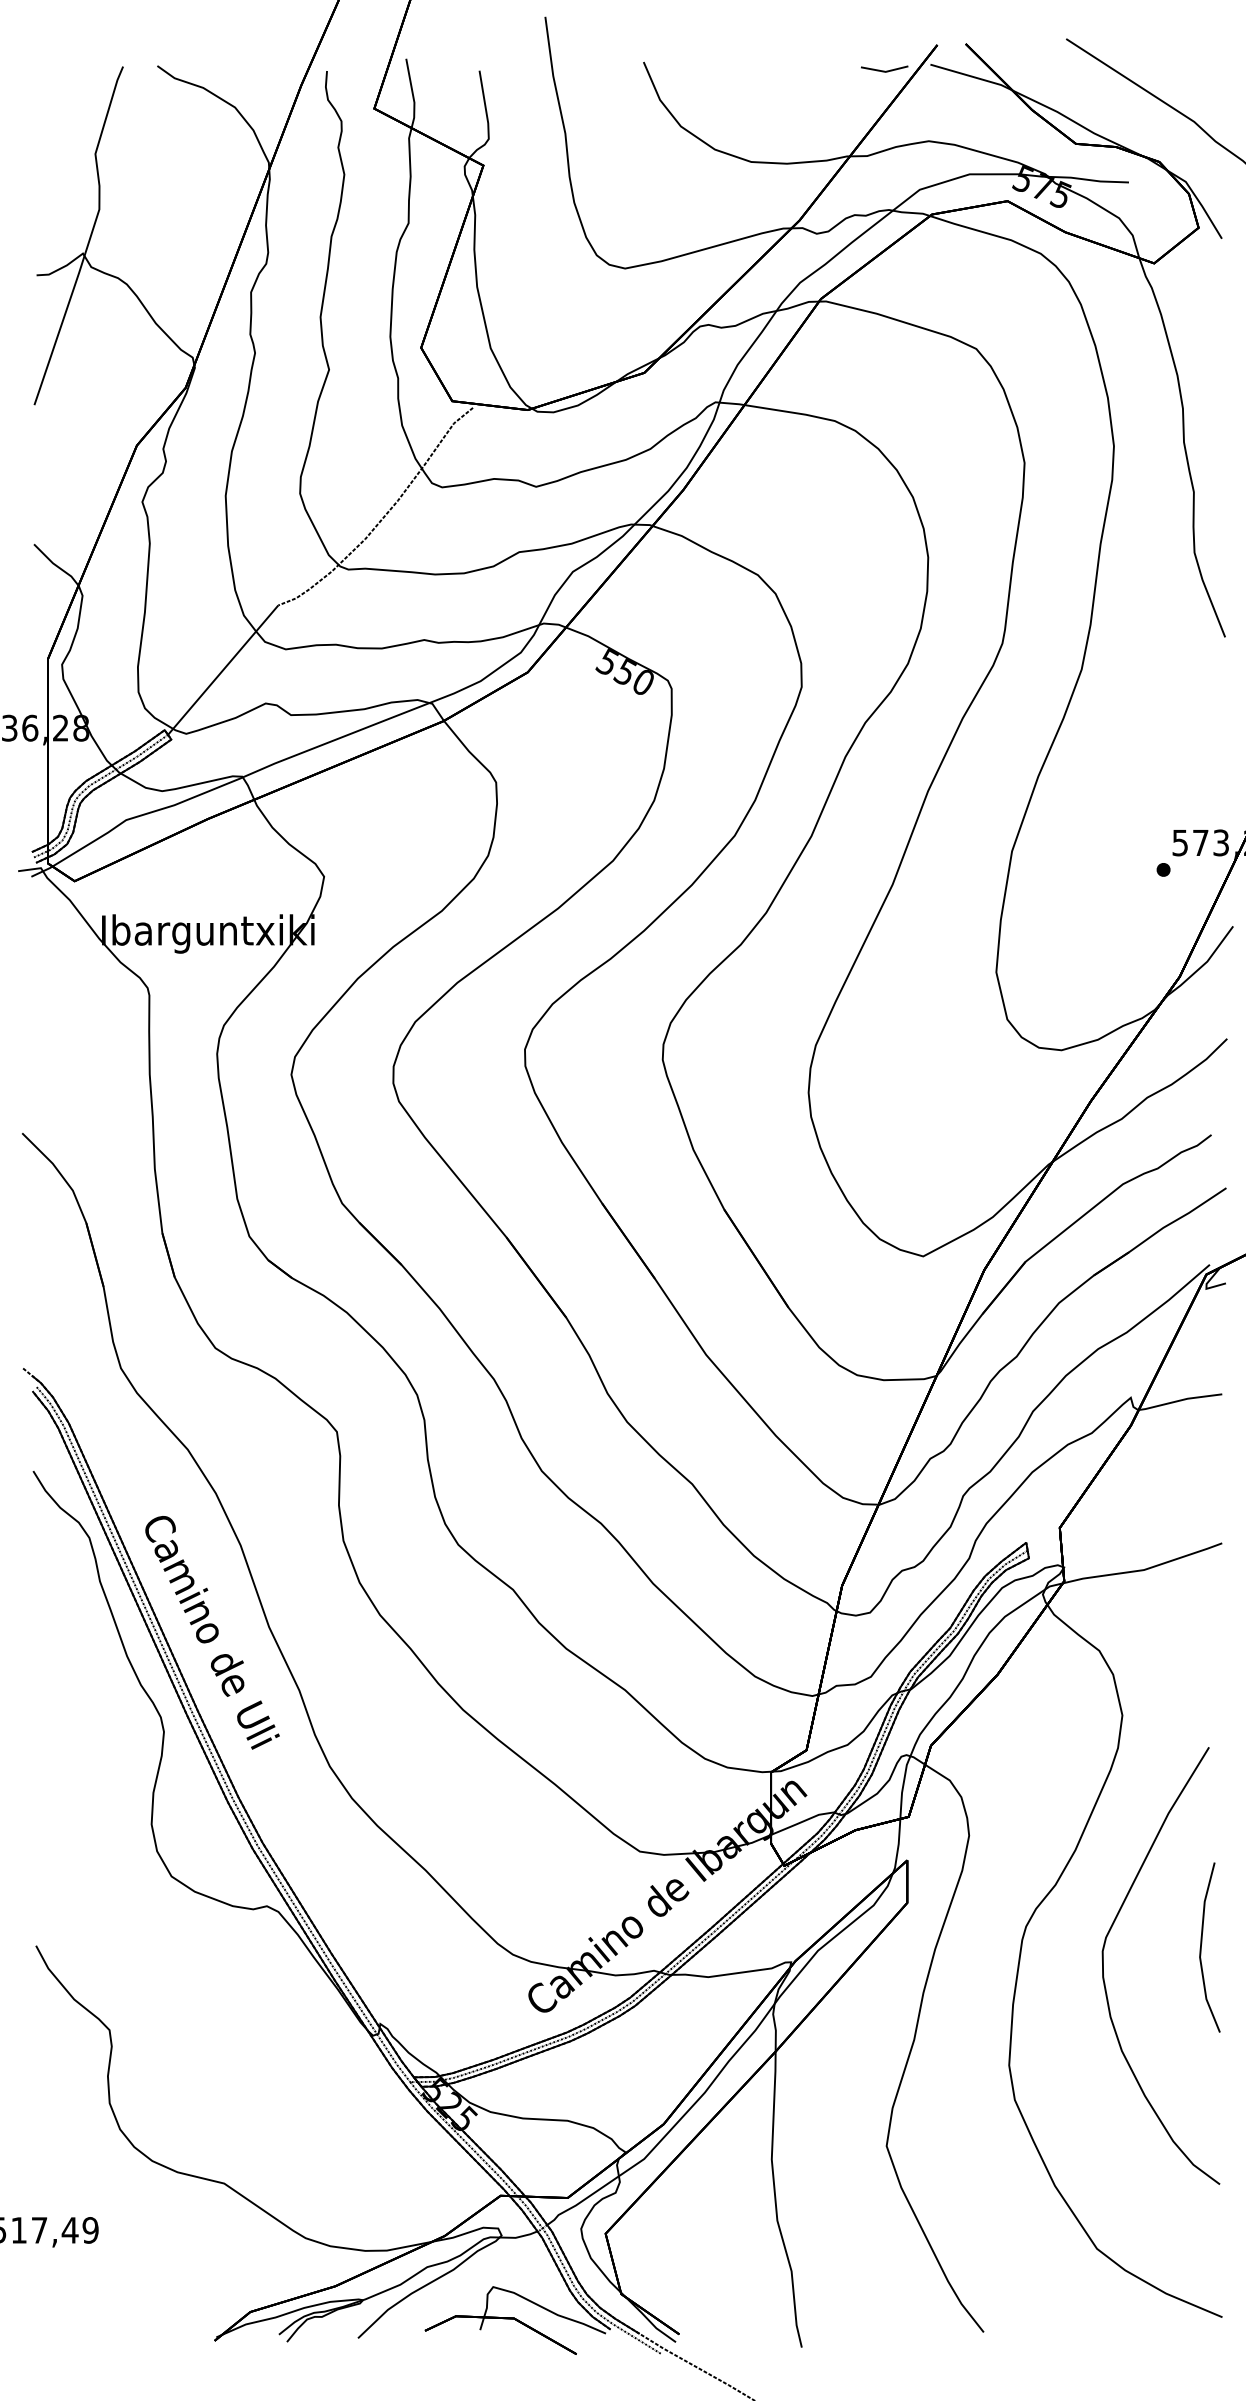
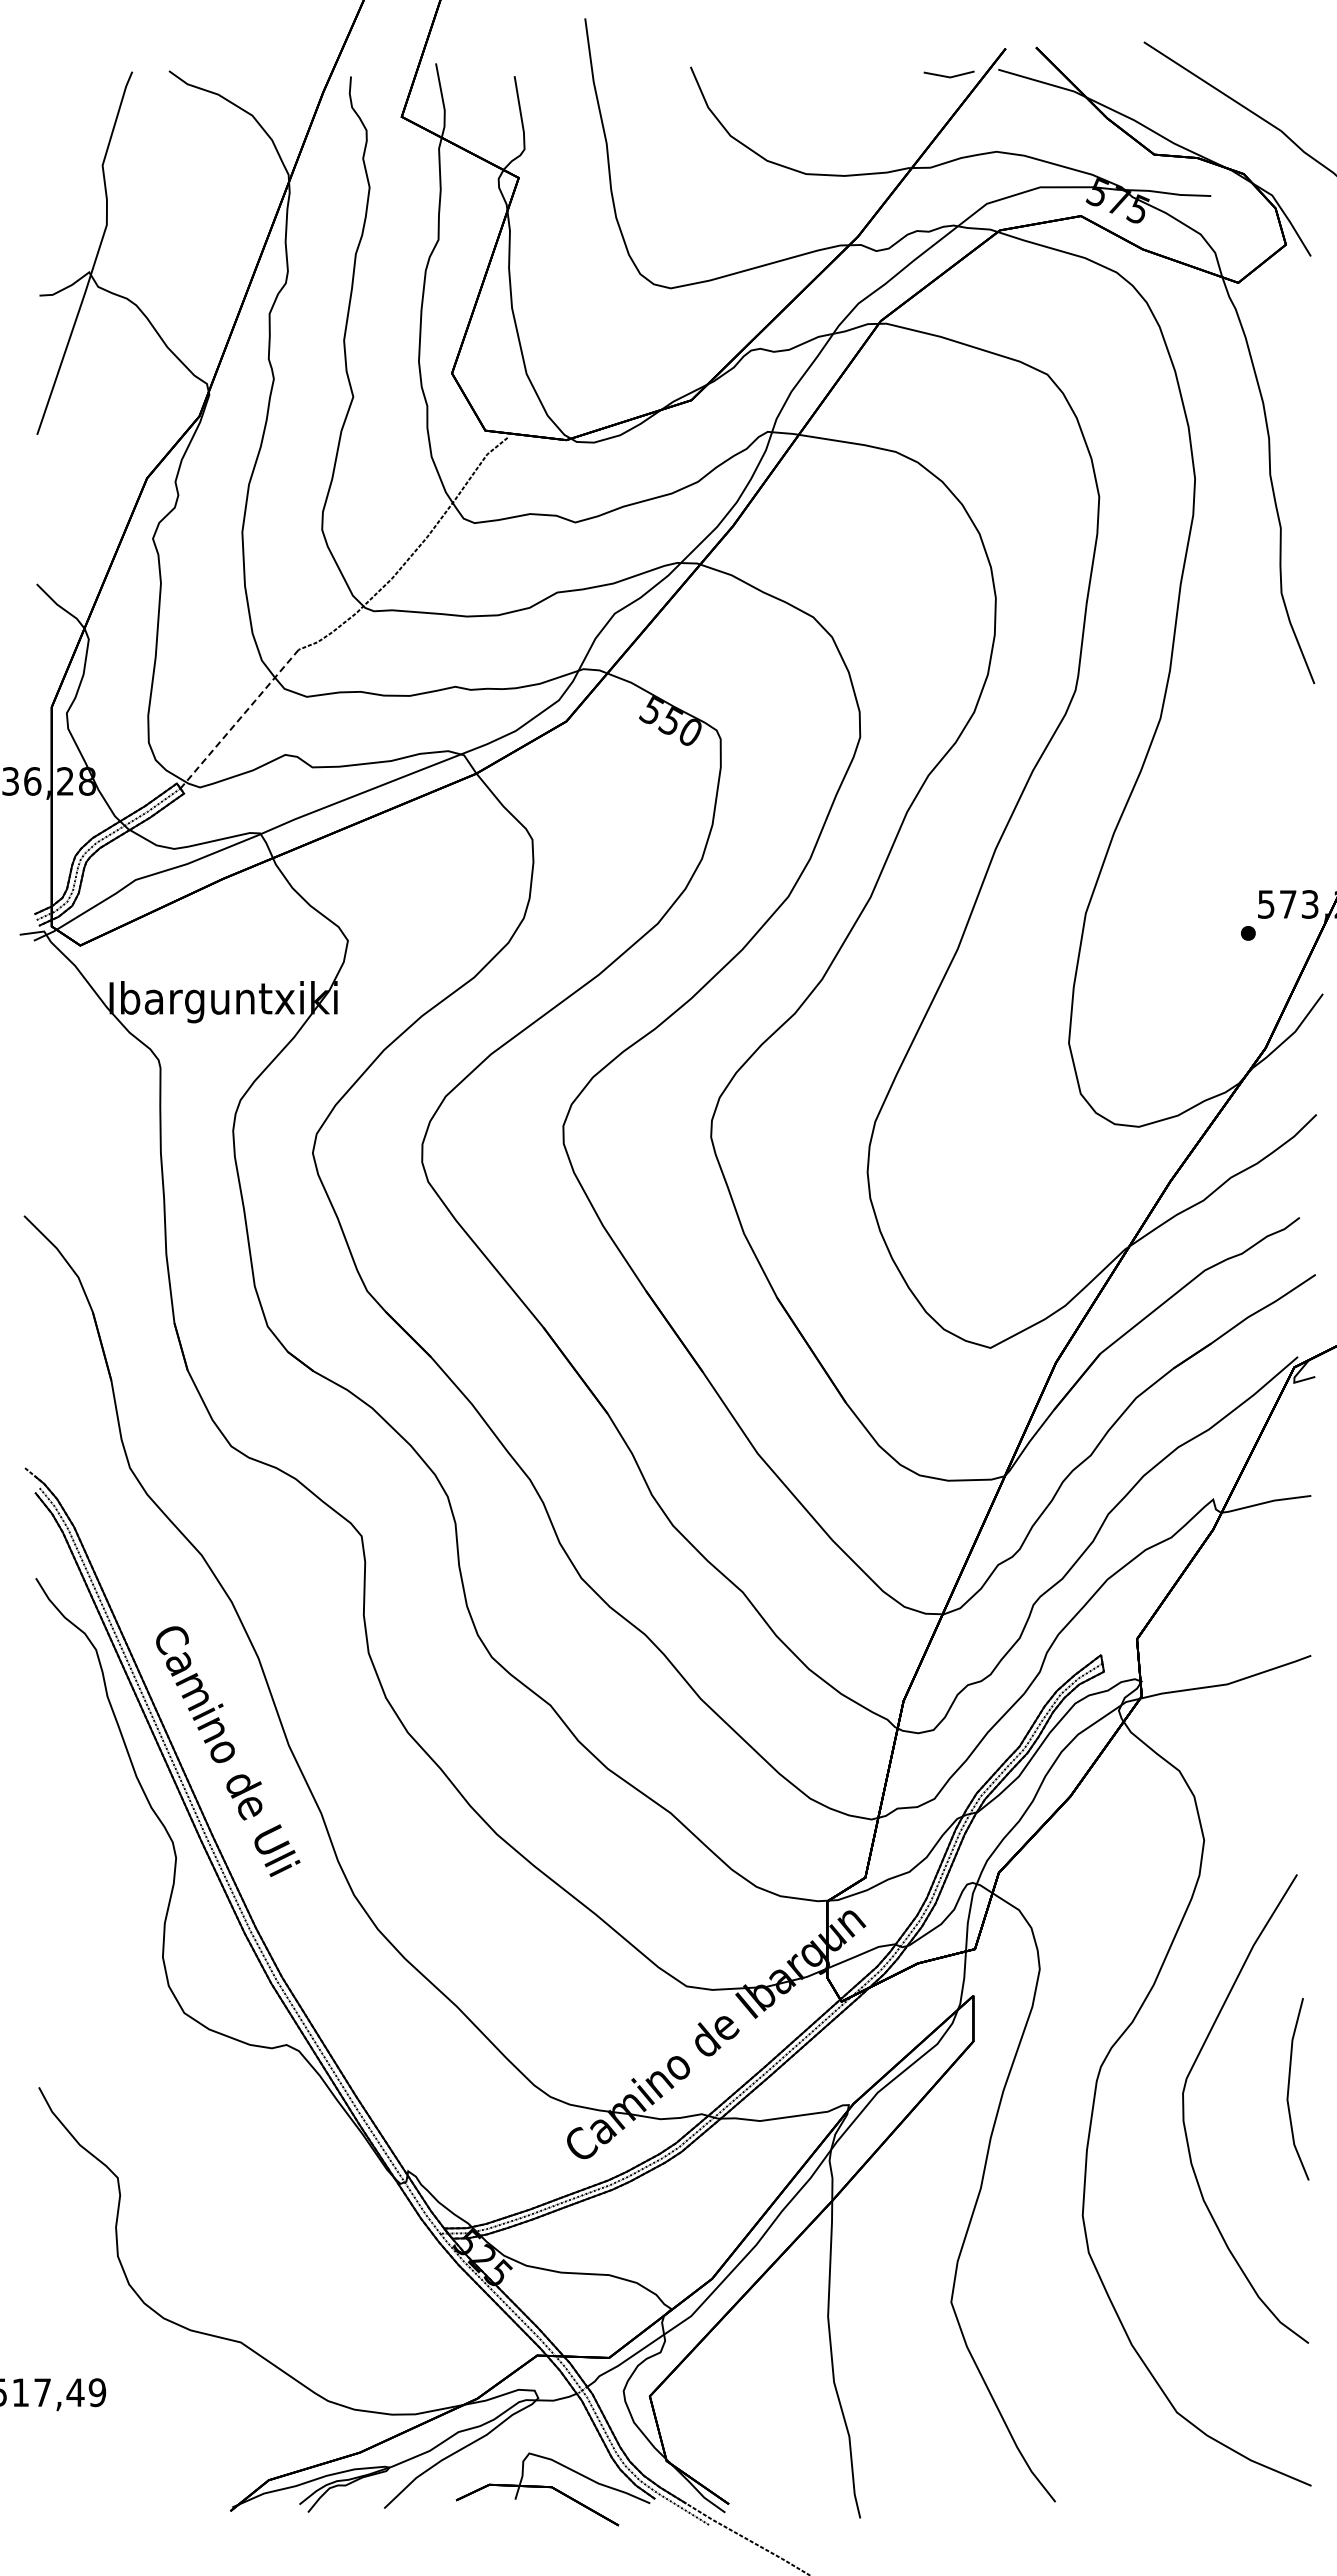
line: (223, 670) -> (239, 719), solid -> dashed

